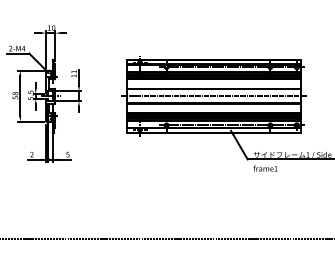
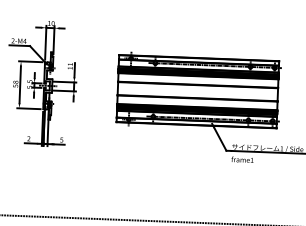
line: (213, 96) -> (197, 91), removed

